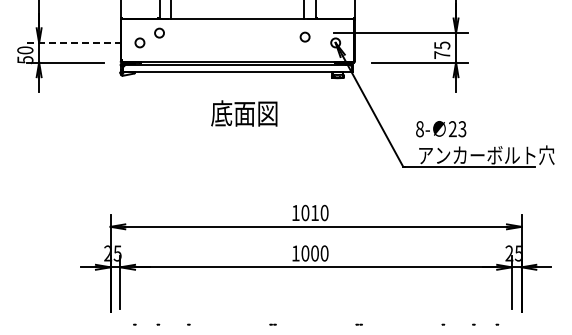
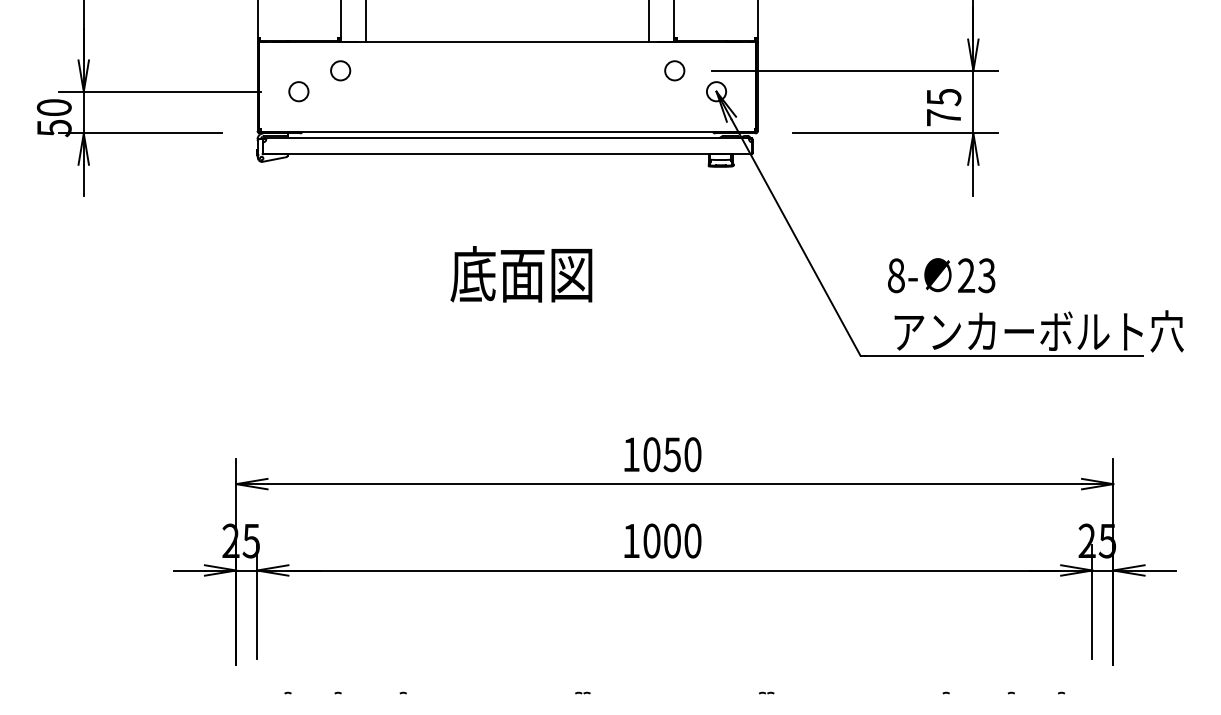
circle: (304, 36) -> (673, 69), moved
line: (74, 42) -> (159, 90), dashed -> solid
text: (244, 113) -> (521, 274), moved
text: (314, 213) -> (671, 455), 1010 -> 1050

